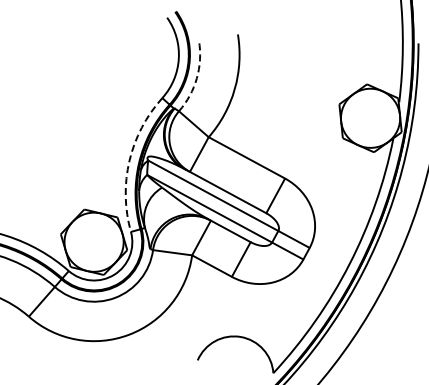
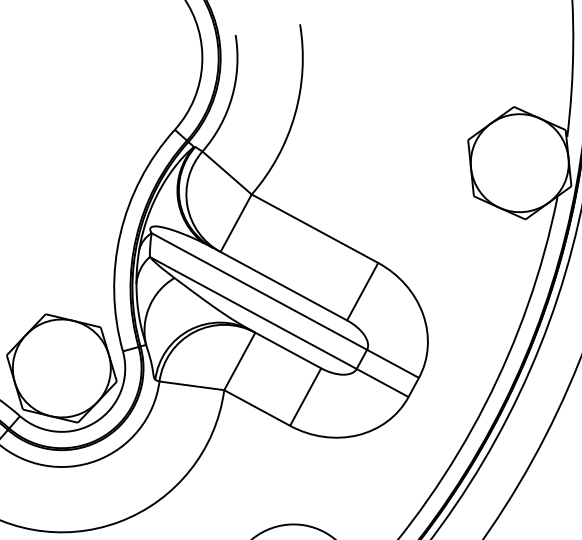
arc: (196, 78) -> (231, 97), dashed -> solid
arc: (129, 161) -> (120, 234), dashed -> solid

